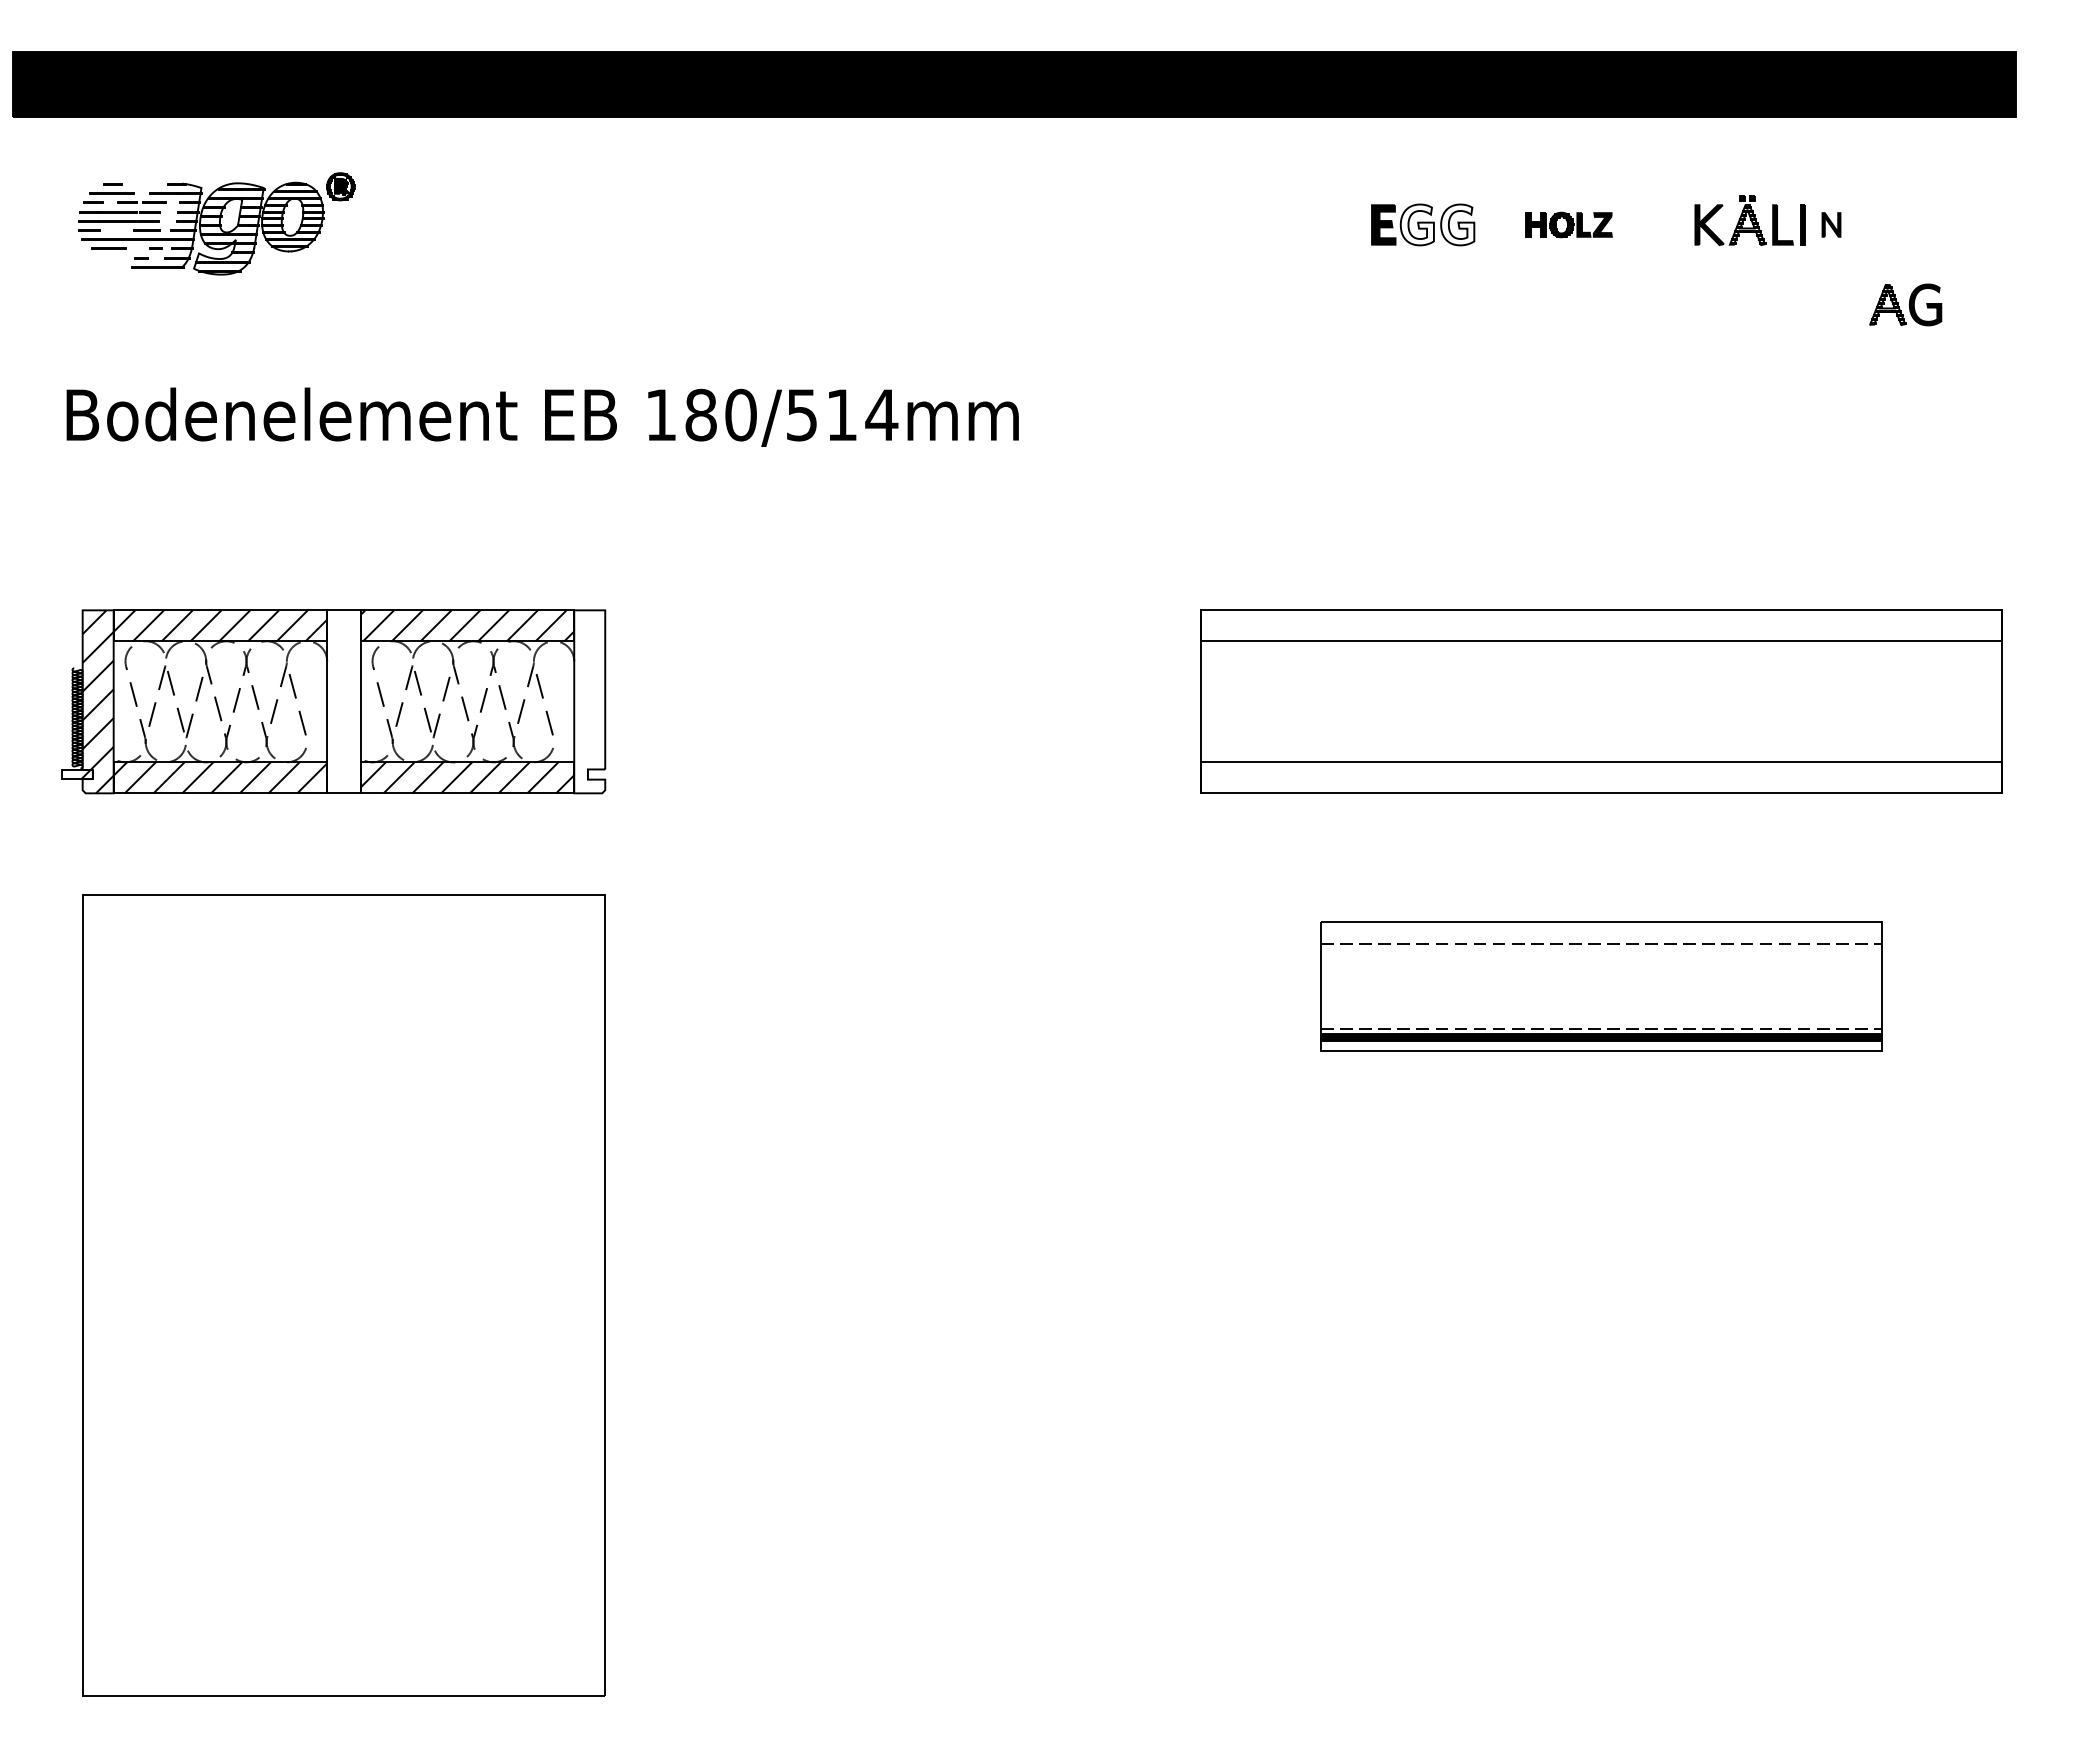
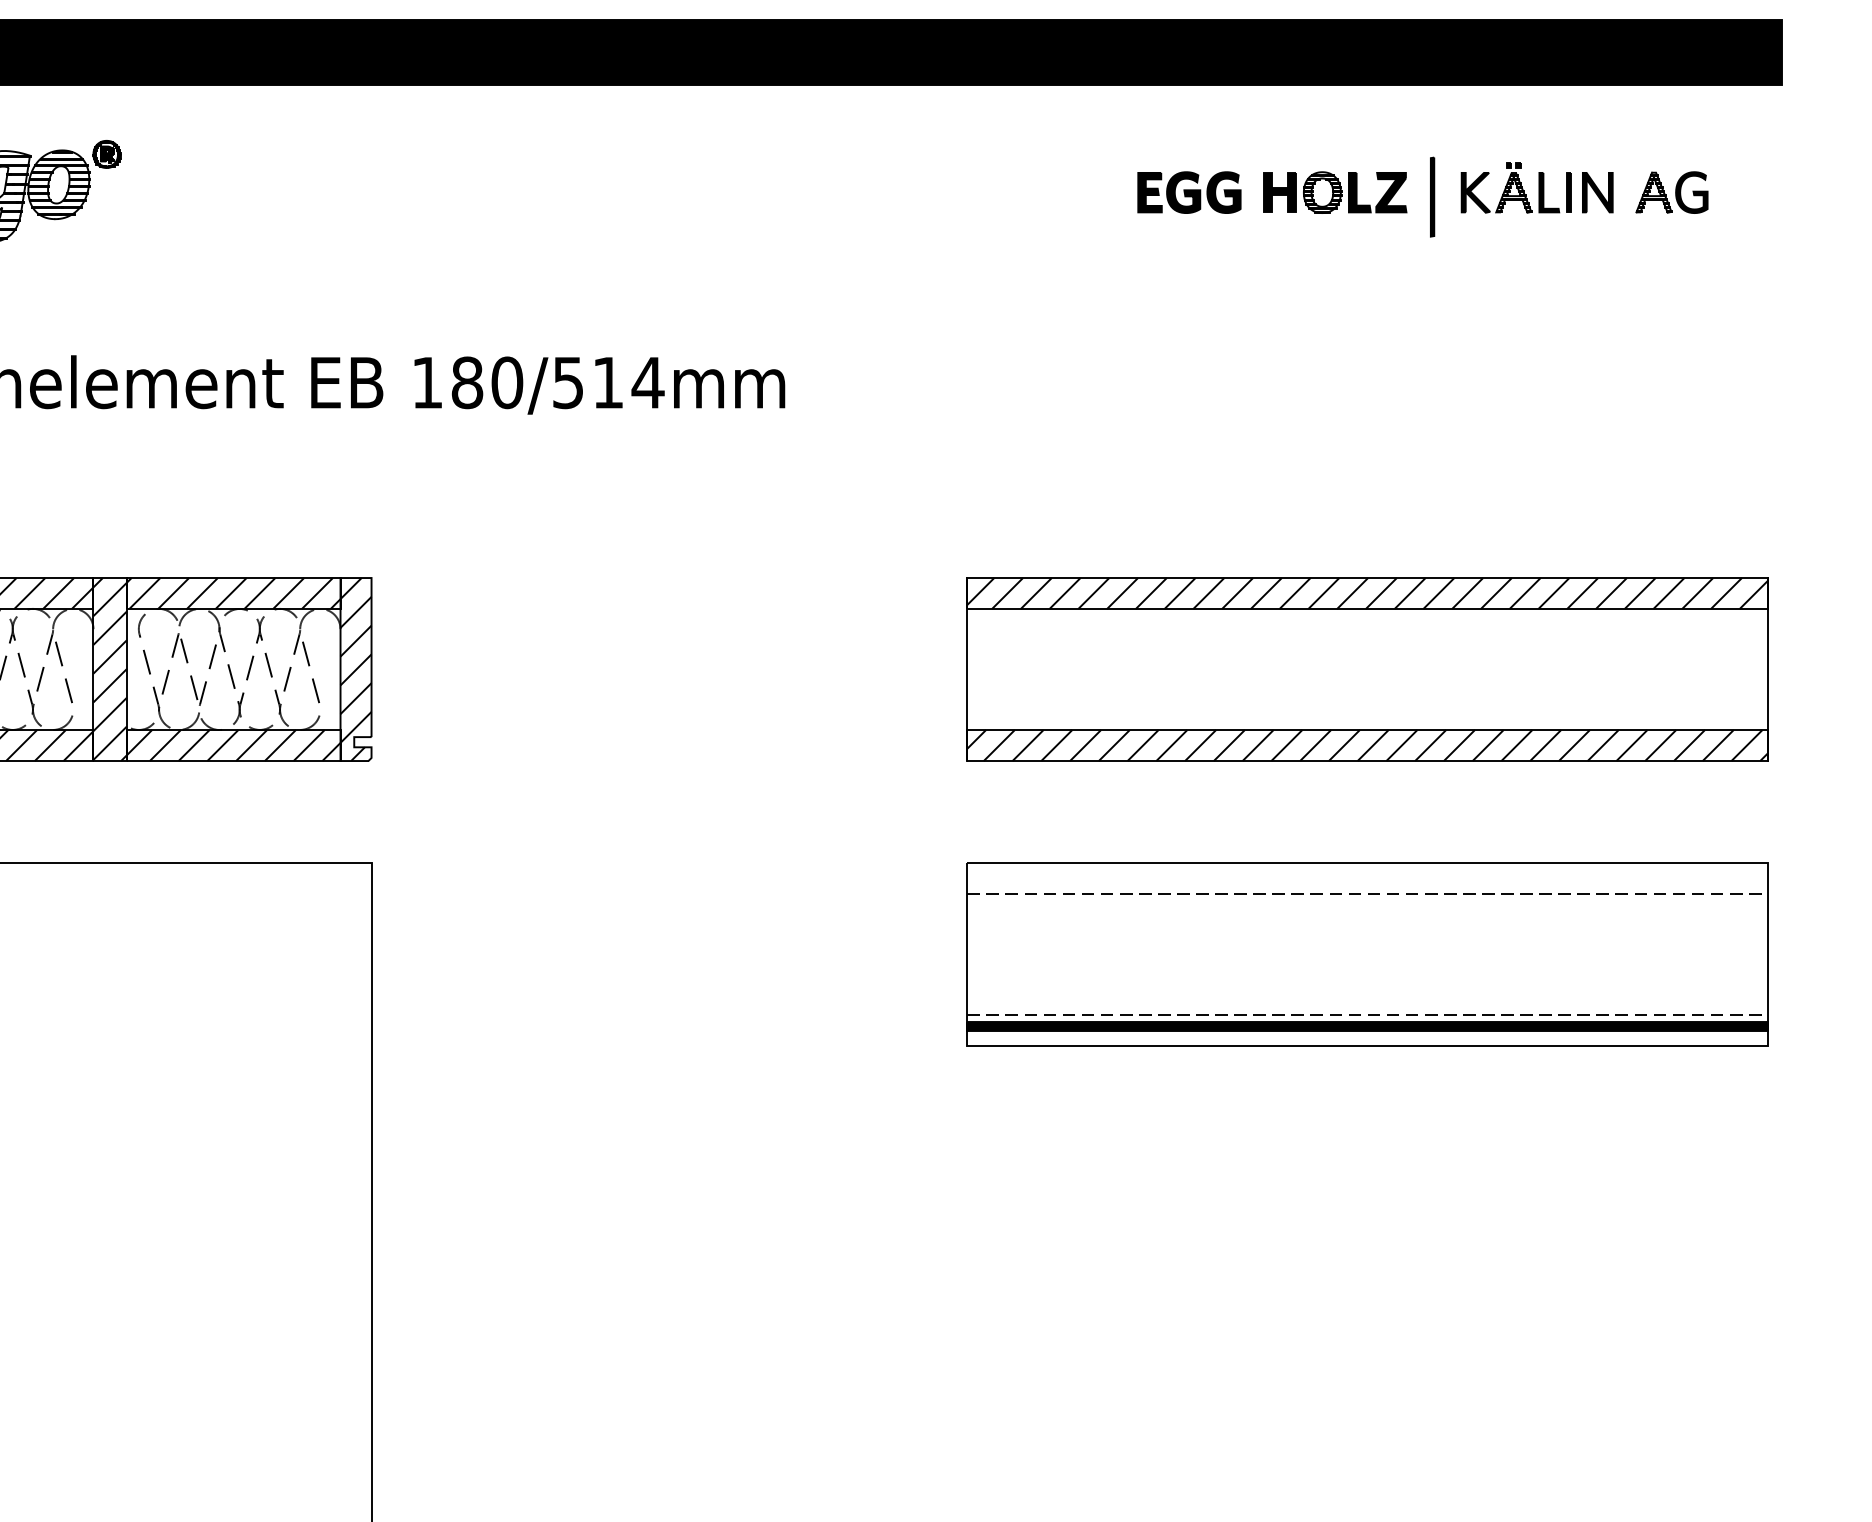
fill: (1416, 224) -> (1182, 192), added
fill: (1457, 224) -> (1223, 192), added
part: (1569, 224) -> (1335, 192), size x1.67
part: (1831, 224) -> (1597, 192), size x1.67
part: (1665, 229) -> (1431, 197), added
part: (1905, 304) -> (1671, 192), moved
hatch: (1601, 625) -> (1367, 593), added
hatch: (343, 701) -> (109, 669), added
hatch: (589, 701) -> (355, 669), added
hatch: (1601, 777) -> (1367, 745), added
part: (1601, 986) -> (1367, 954), size x1.43

